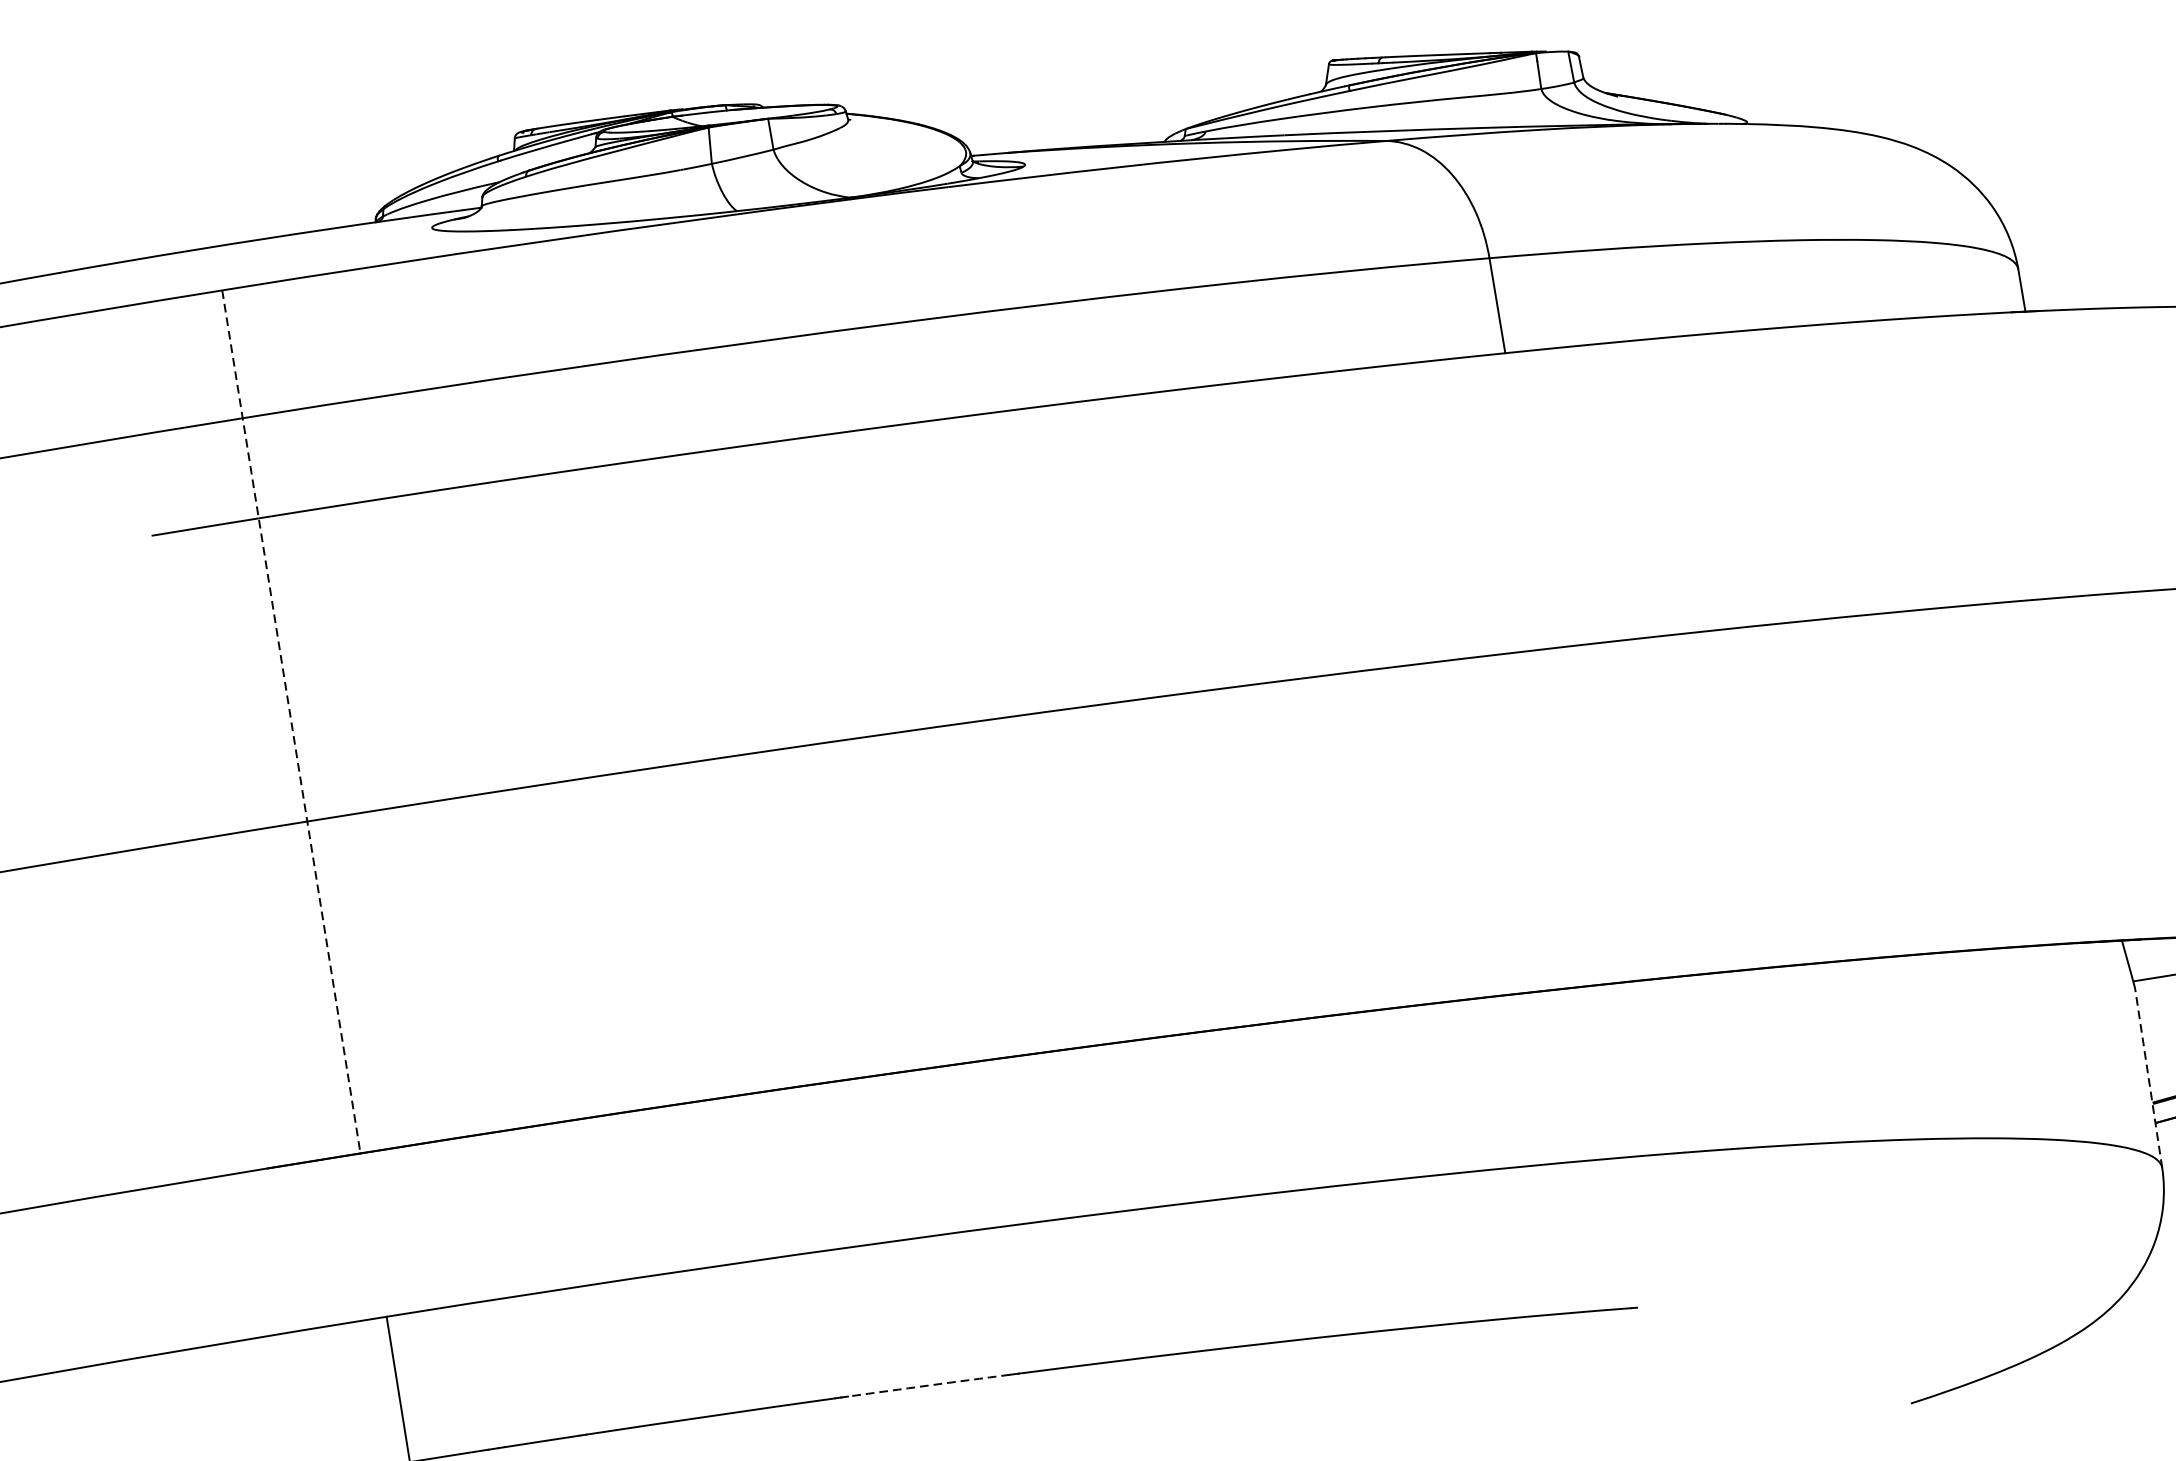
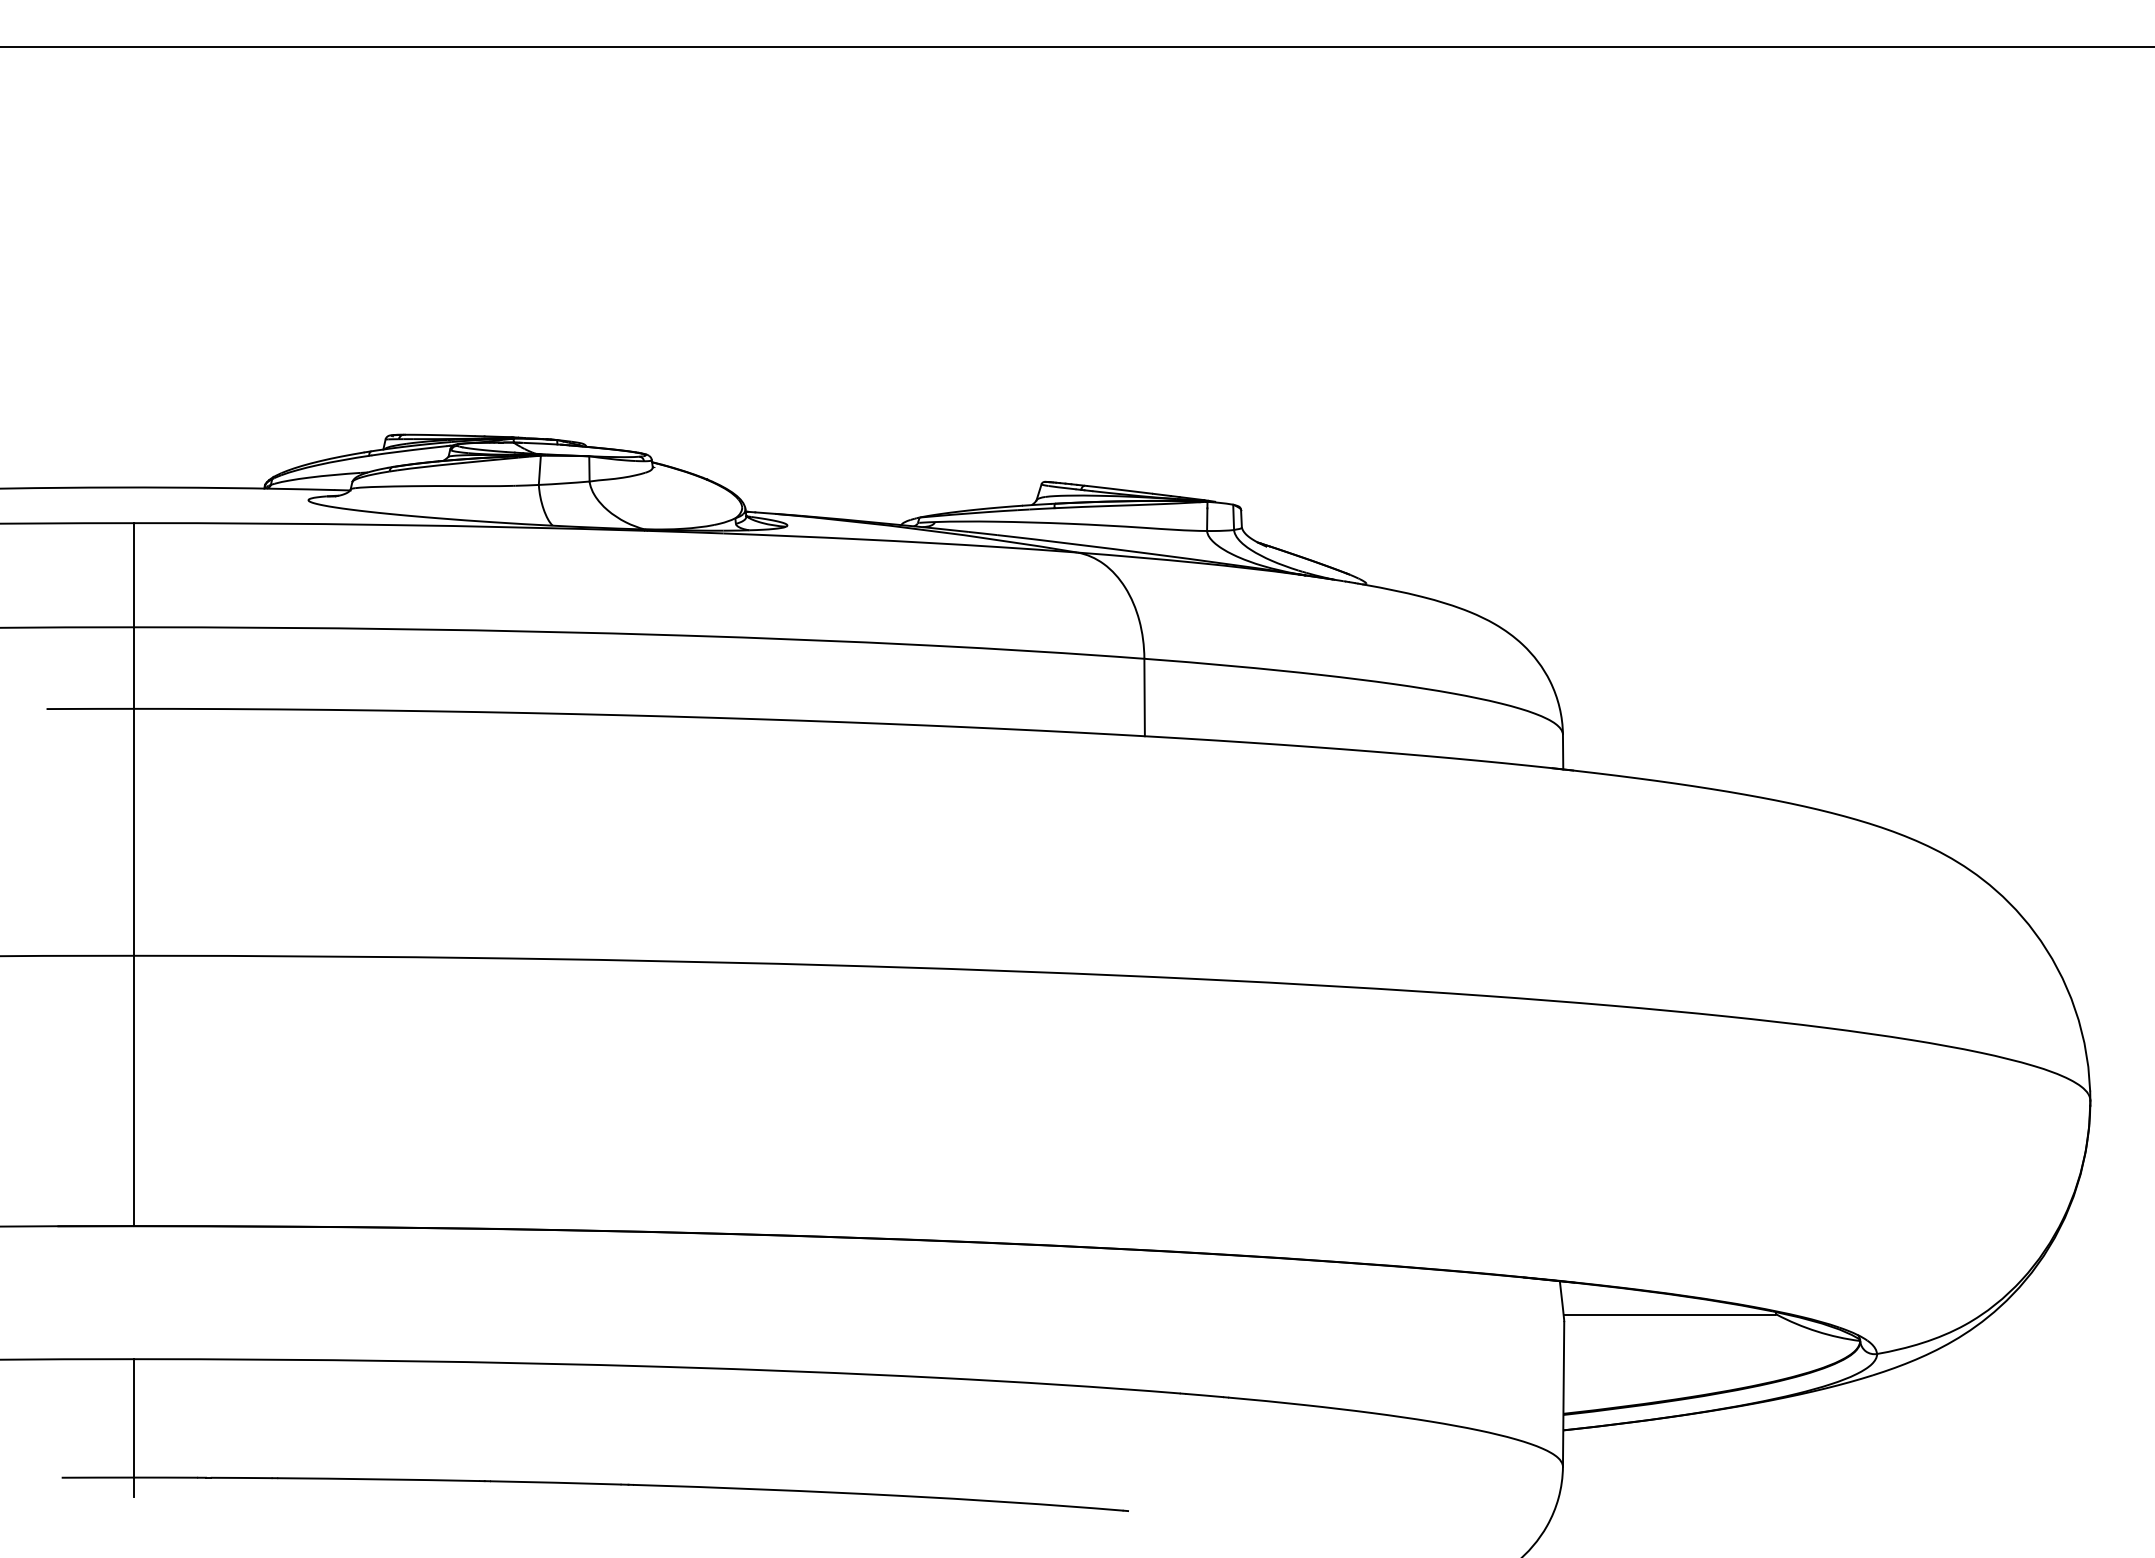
line: (291, 723) -> (133, 875), dashed -> solid
line: (2148, 1077) -> (1563, 1393), dashed -> solid
arc: (928, 1385) -> (555, 1482), dashed -> solid

